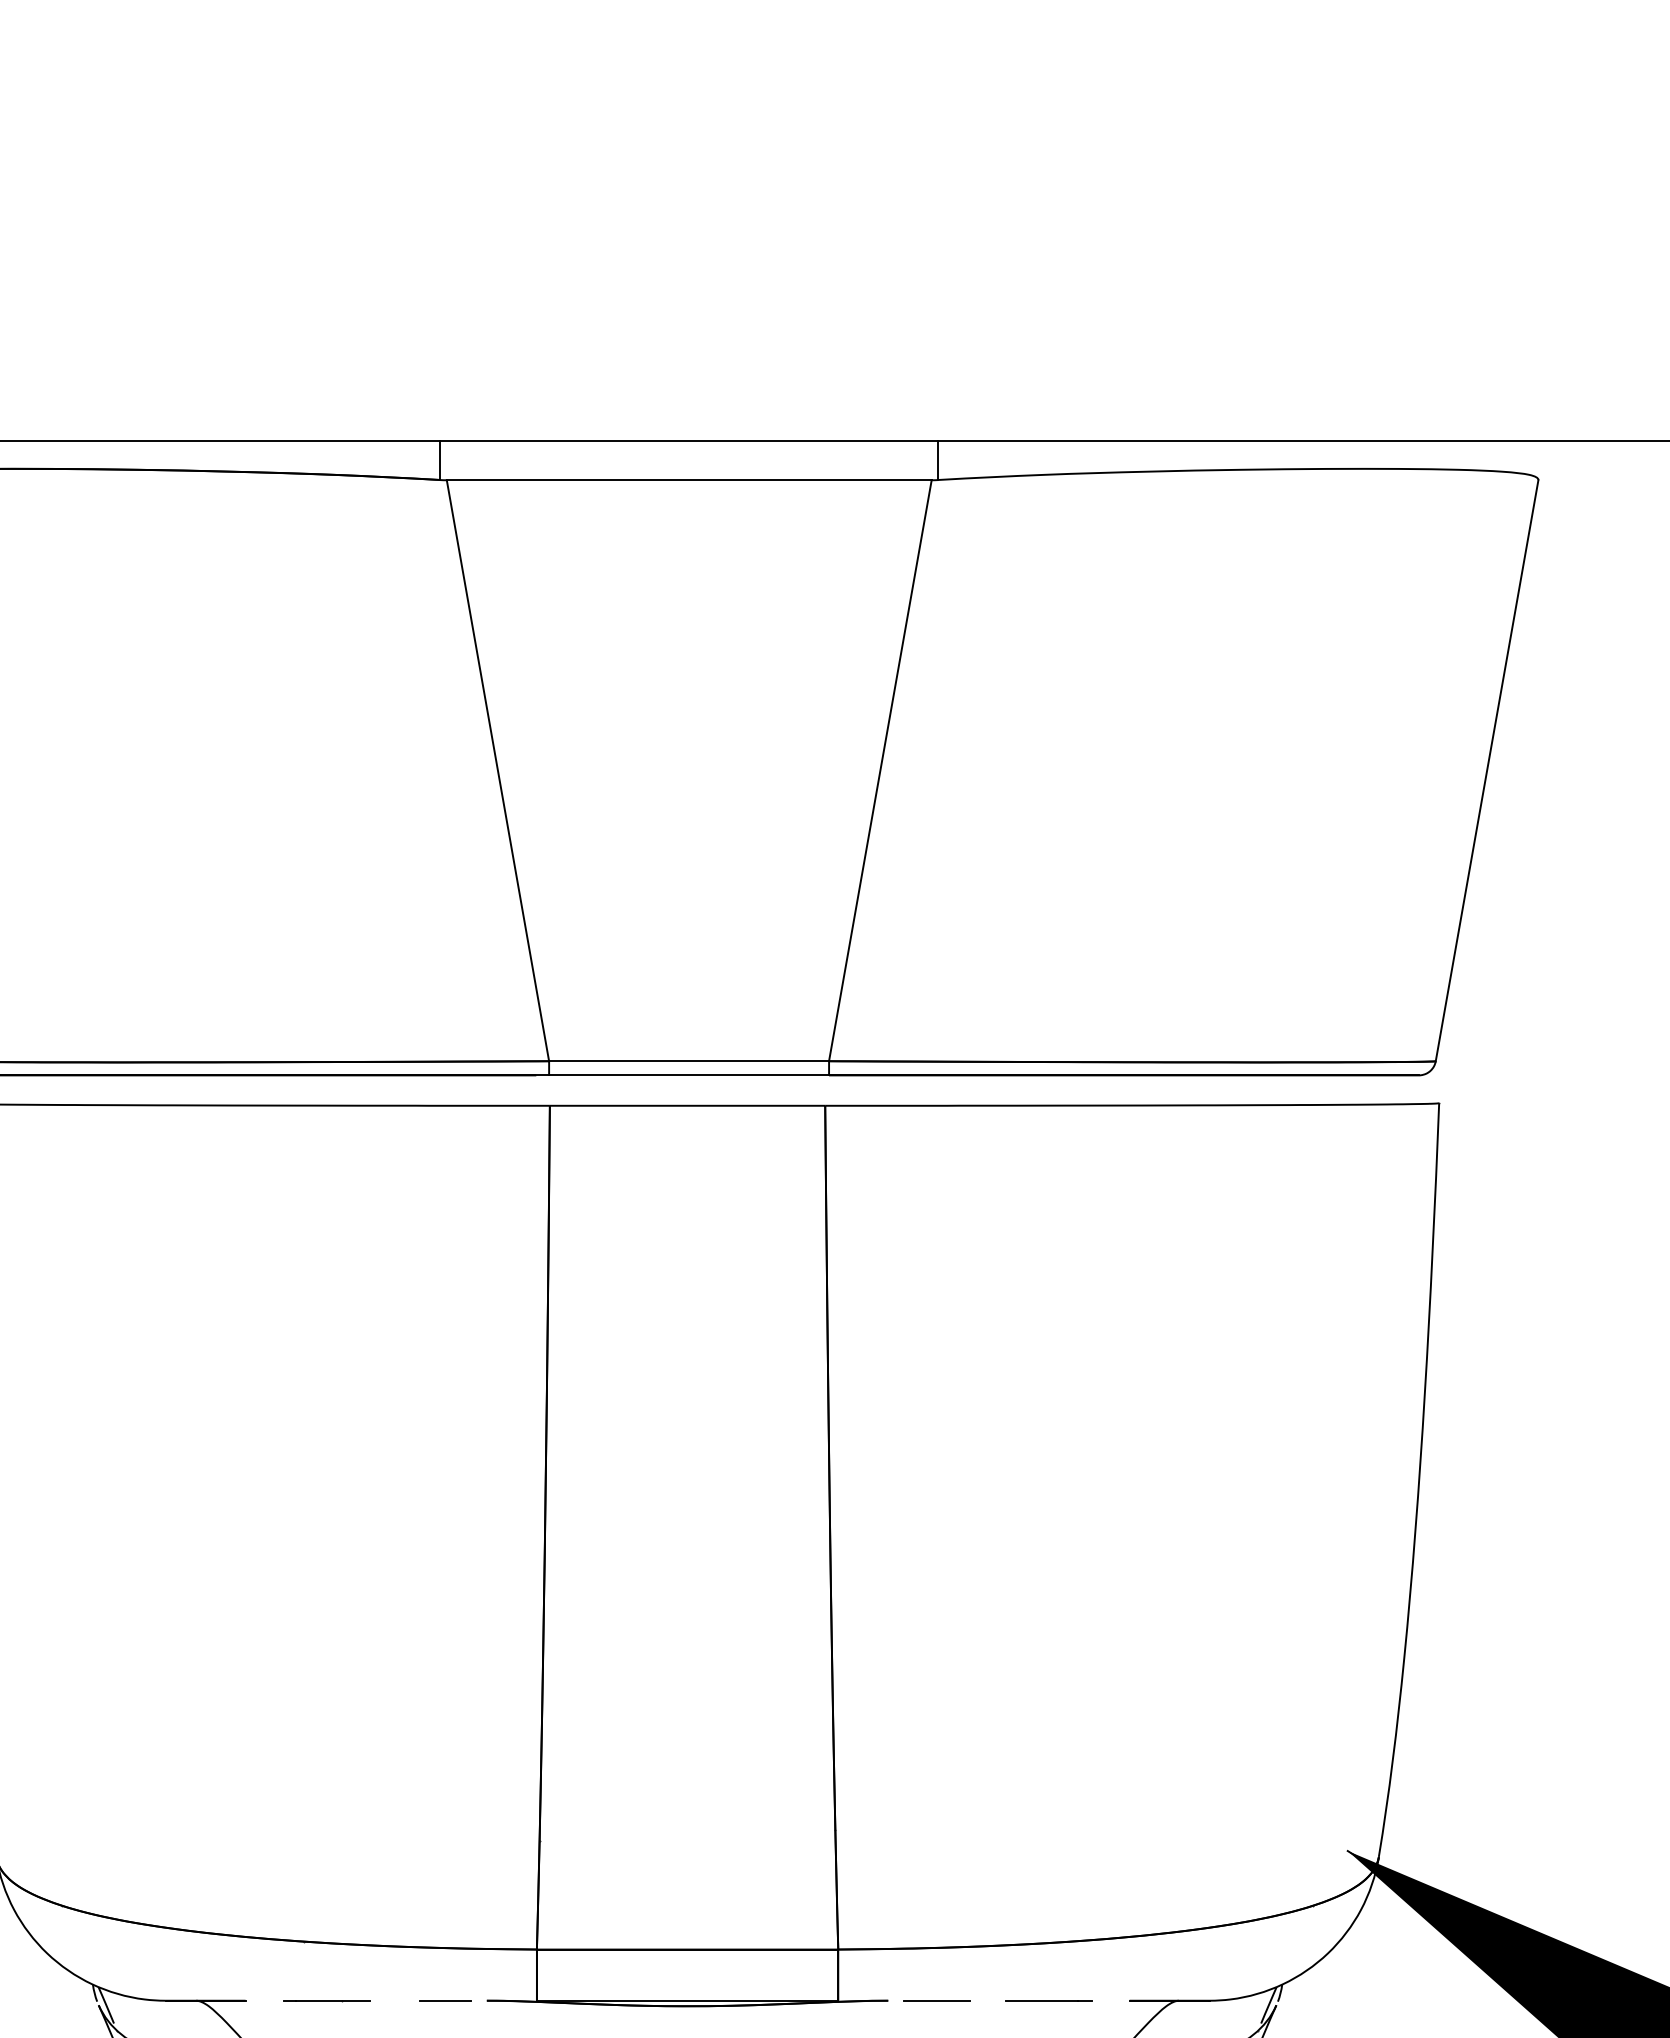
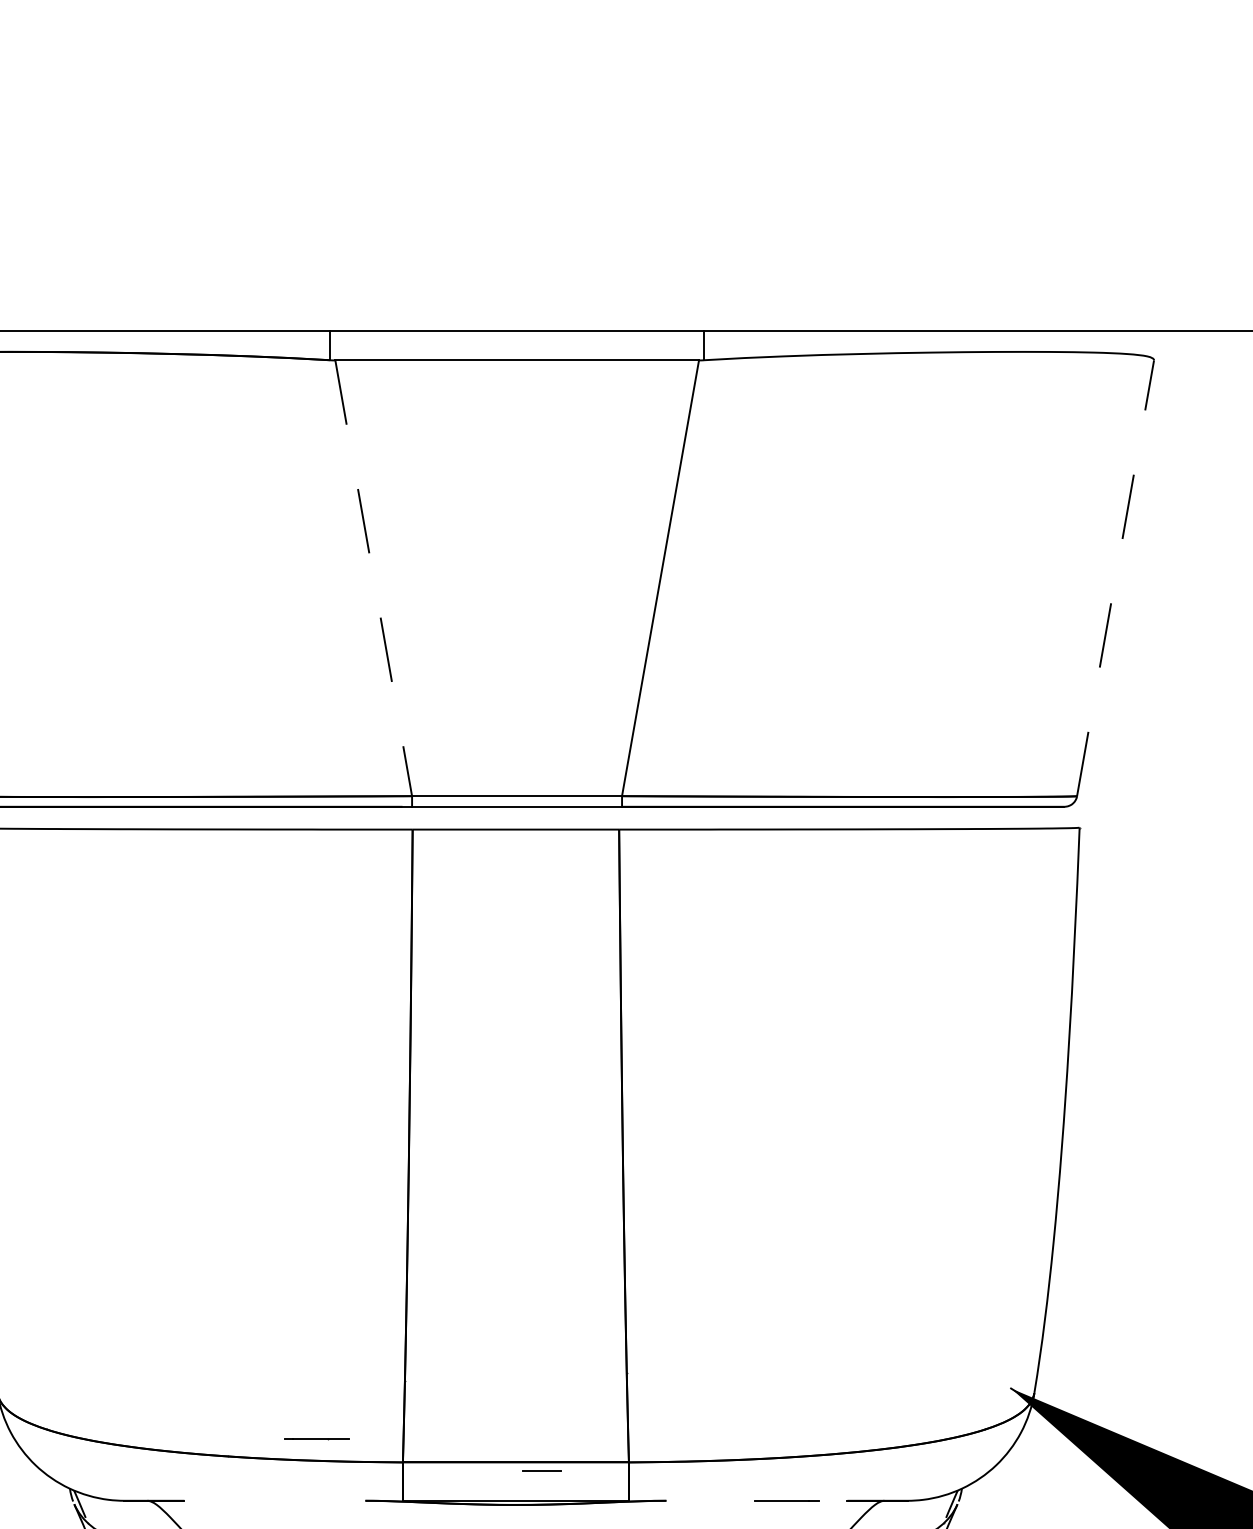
line: (497, 770) -> (373, 578), solid -> dashed
line: (1487, 770) -> (1115, 578), solid -> dashed
line: (445, 2000) -> (542, 1470), moved
line: (936, 2000) -> (702, 1500), removed
line: (326, 2001) -> (316, 1439), moved

